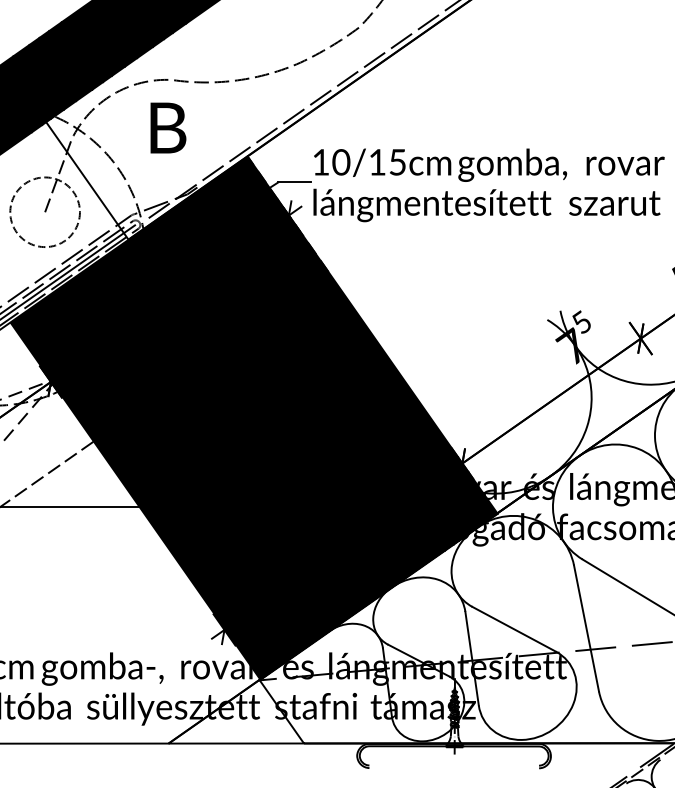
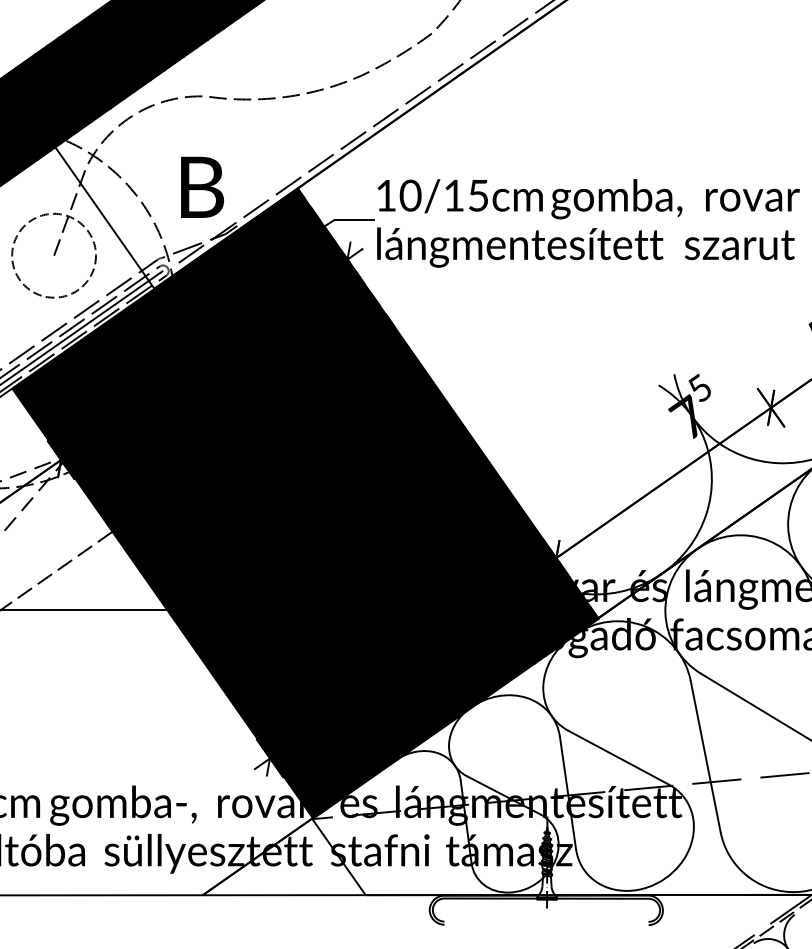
text: (168, 127) -> (202, 186), moved

